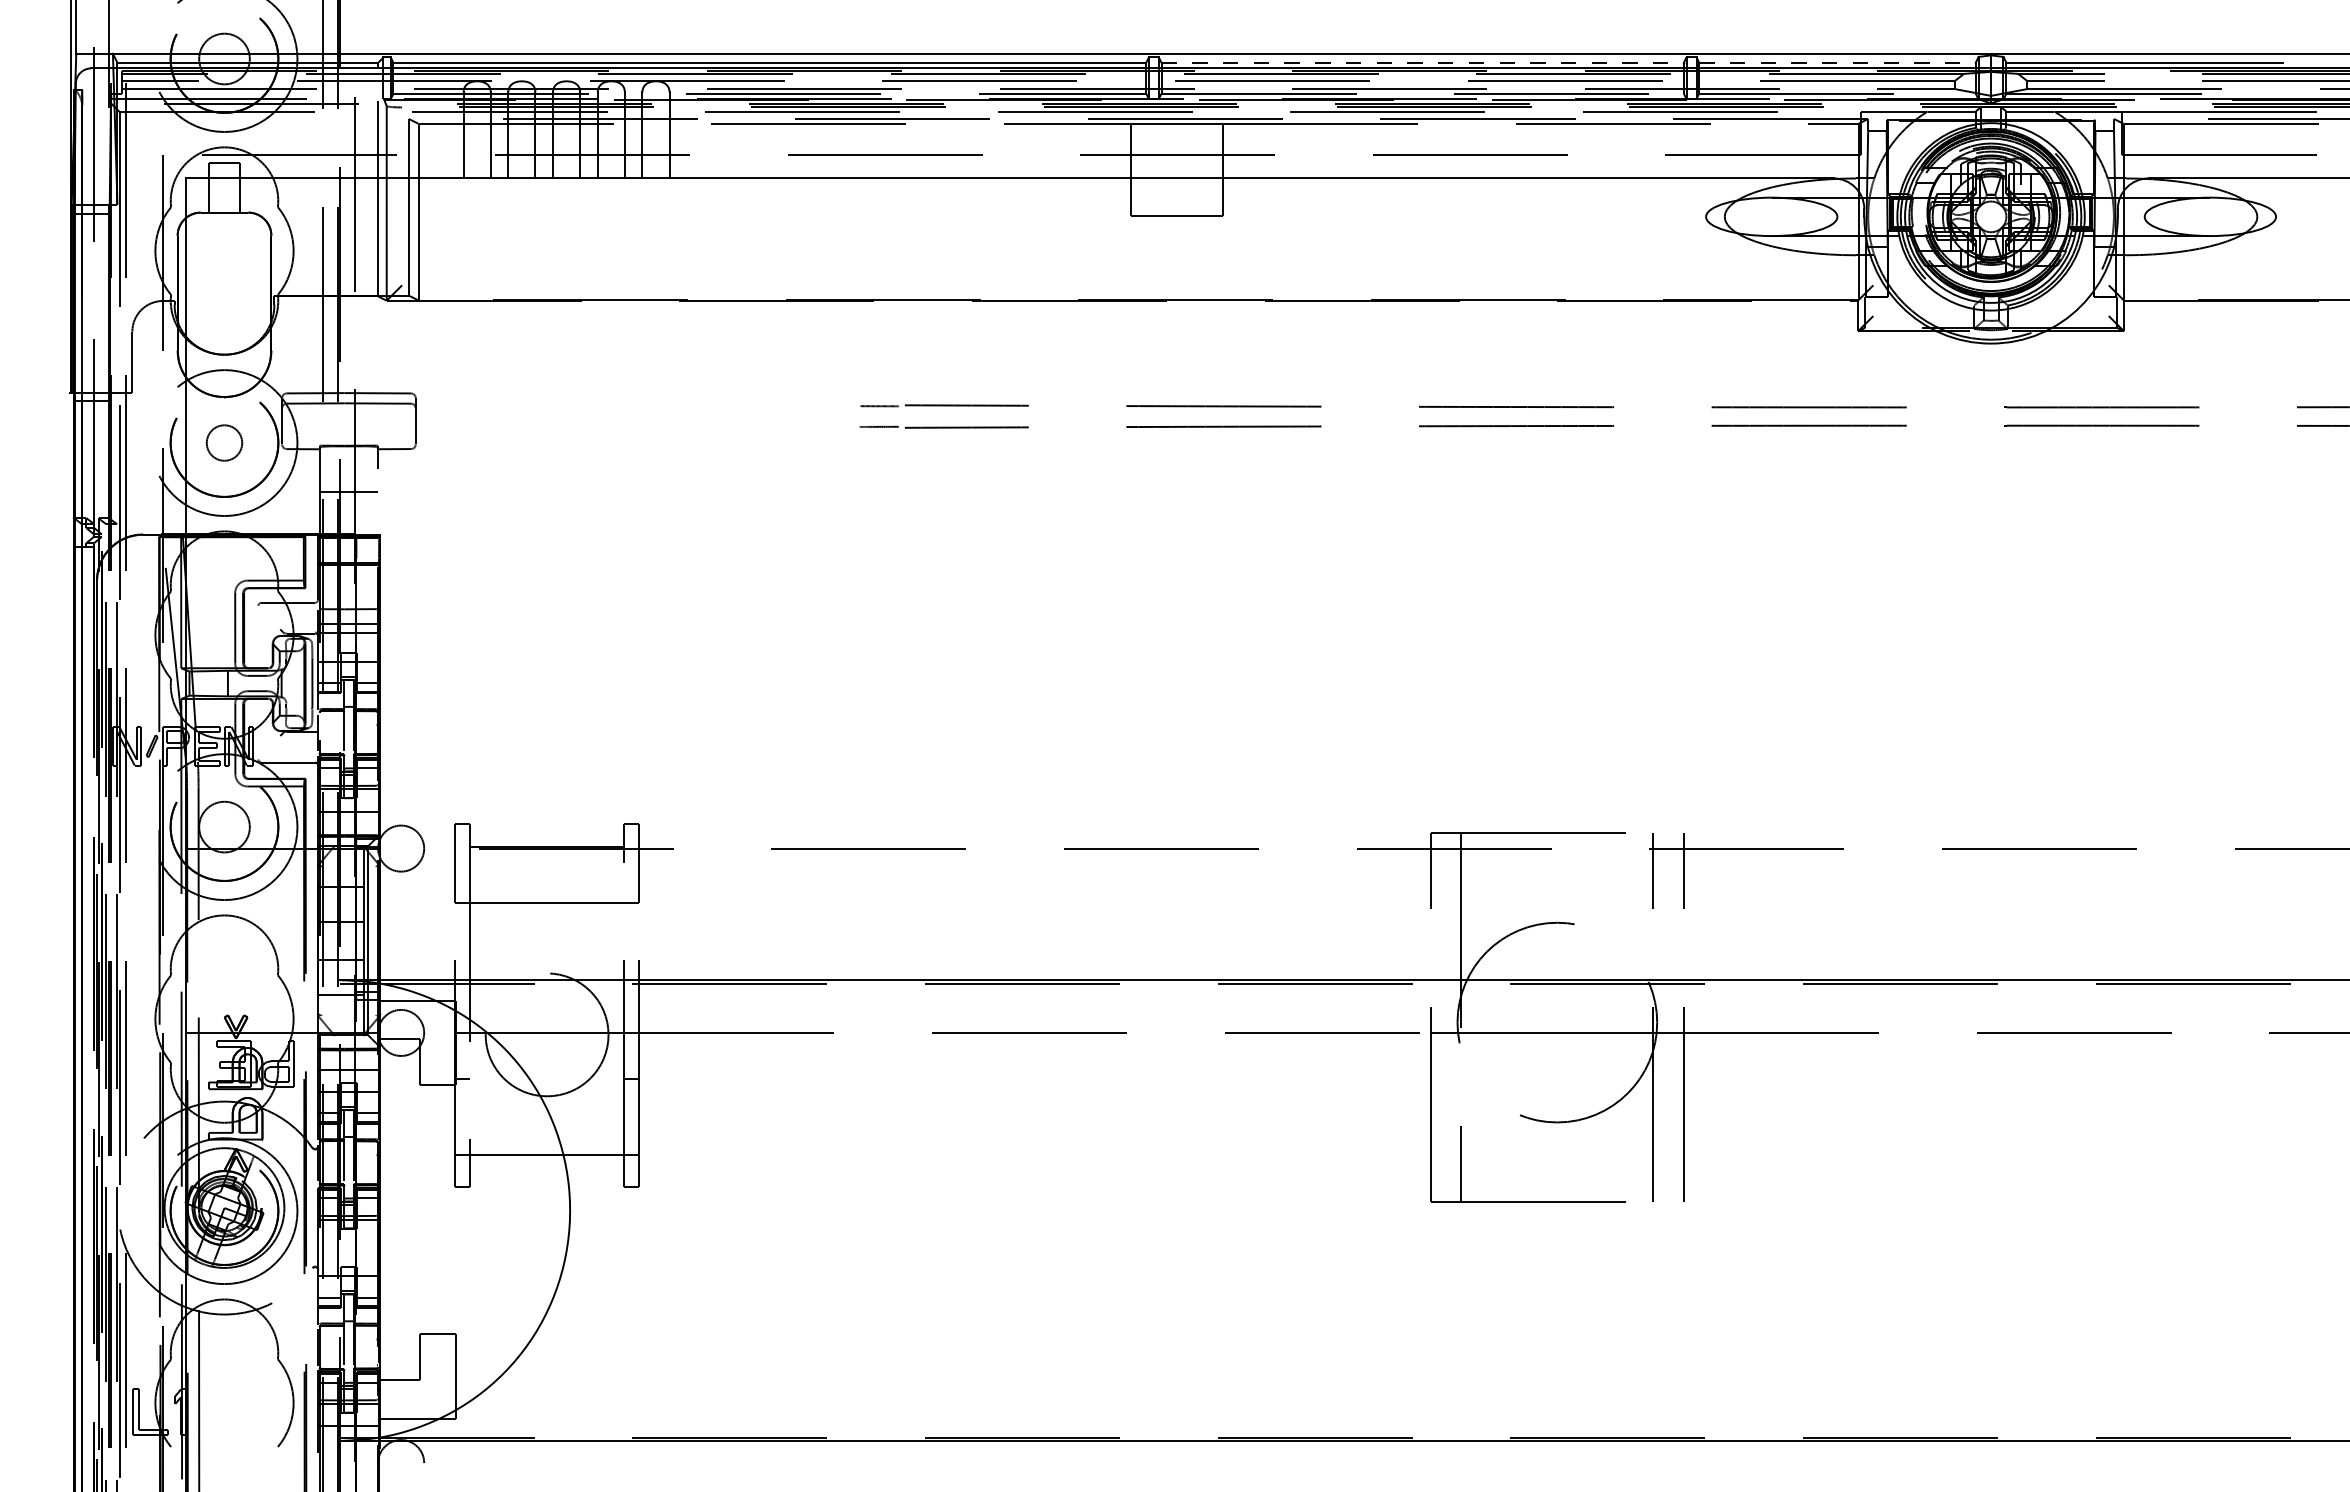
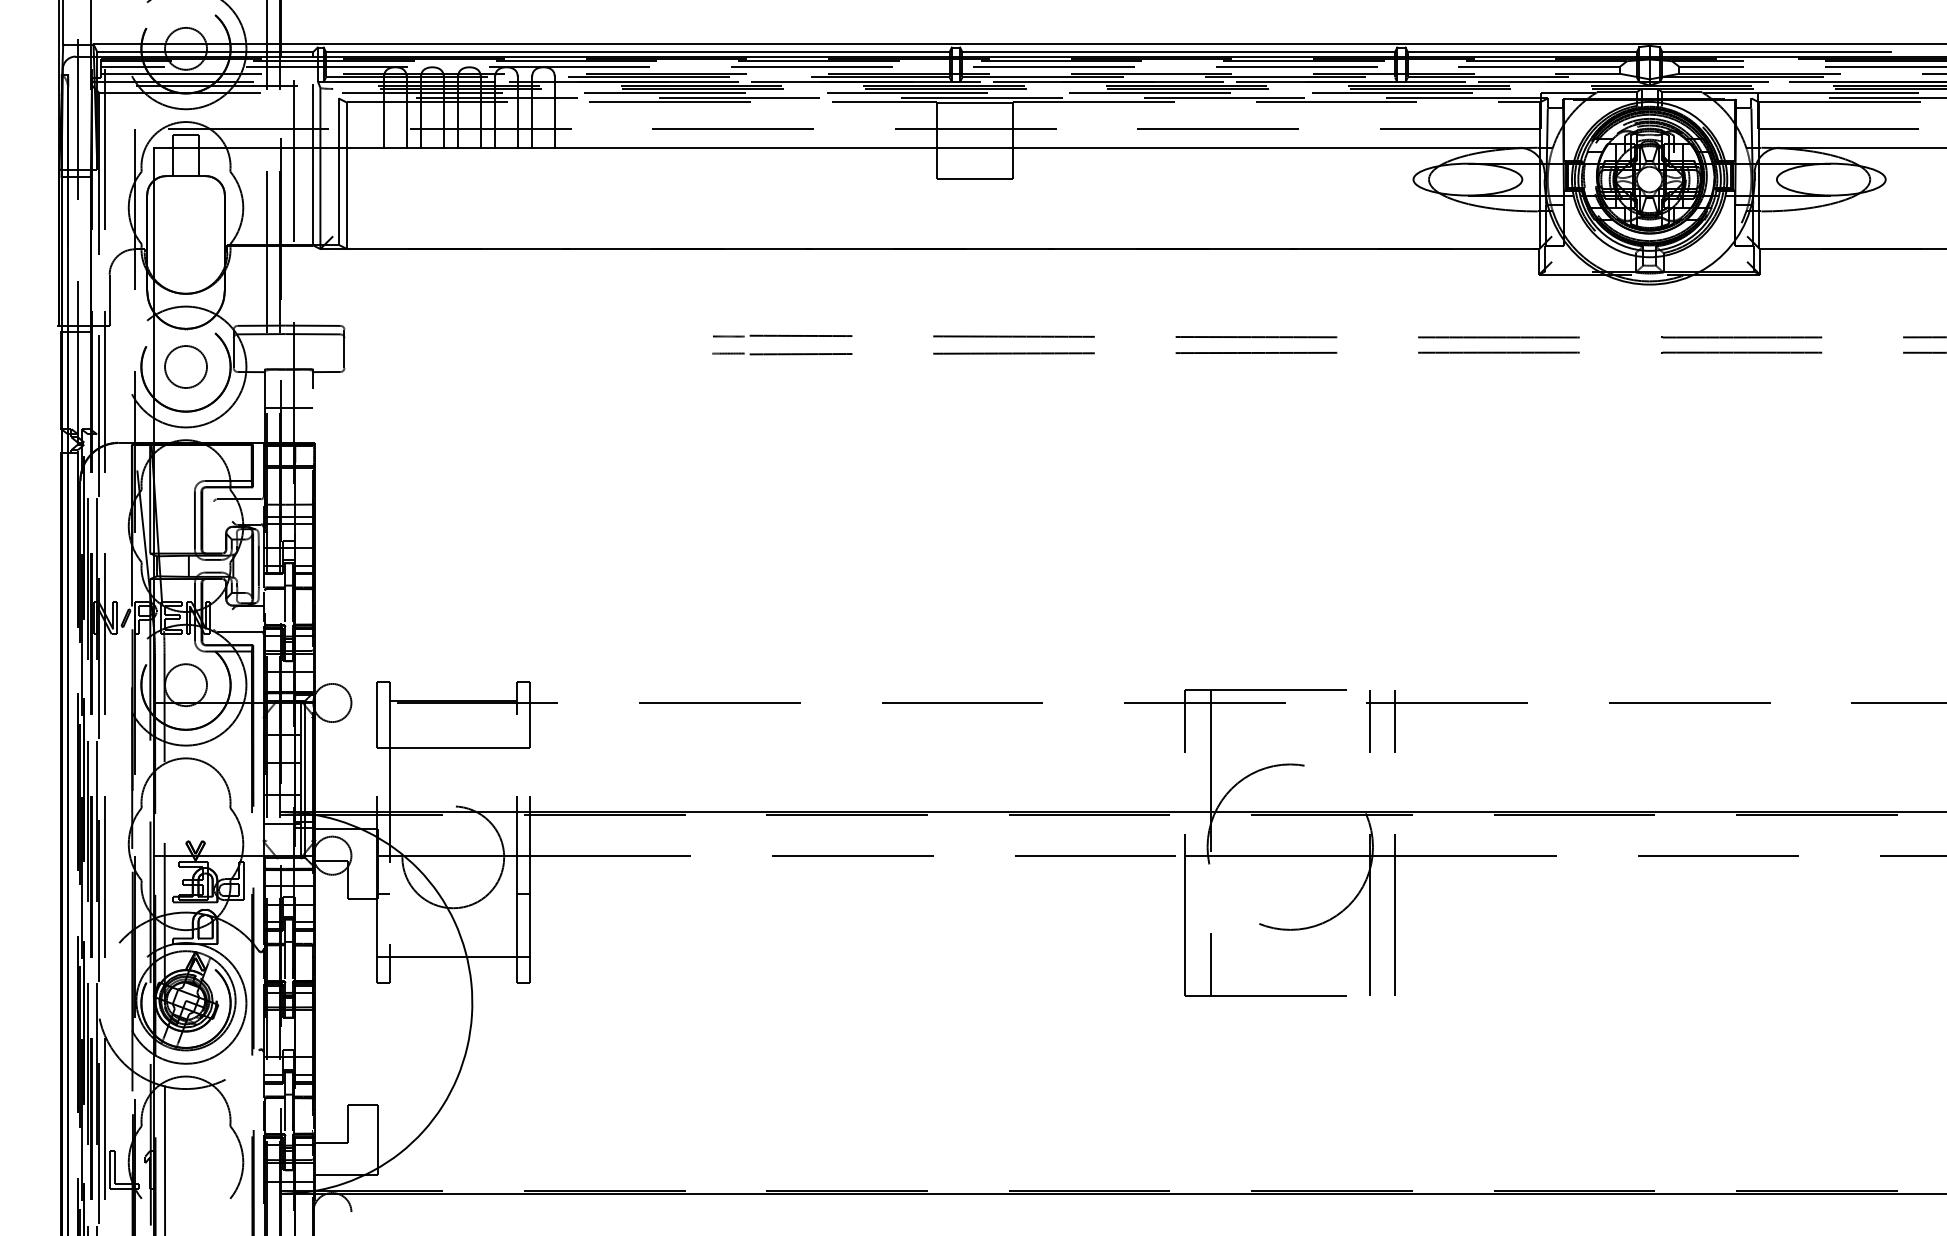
line: (1423, 62) -> (1179, 51), dashed -> solid
line: (1837, 62) -> (1522, 51), dashed -> solid
circle: (224, 442) -> (186, 366), size x1.43

